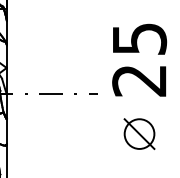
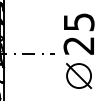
part: (138, 133) -> (78, 75), size x1.43

